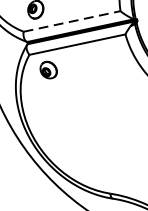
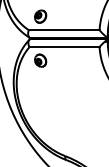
line: (72, 21) -> (64, 30), dashed -> solid

